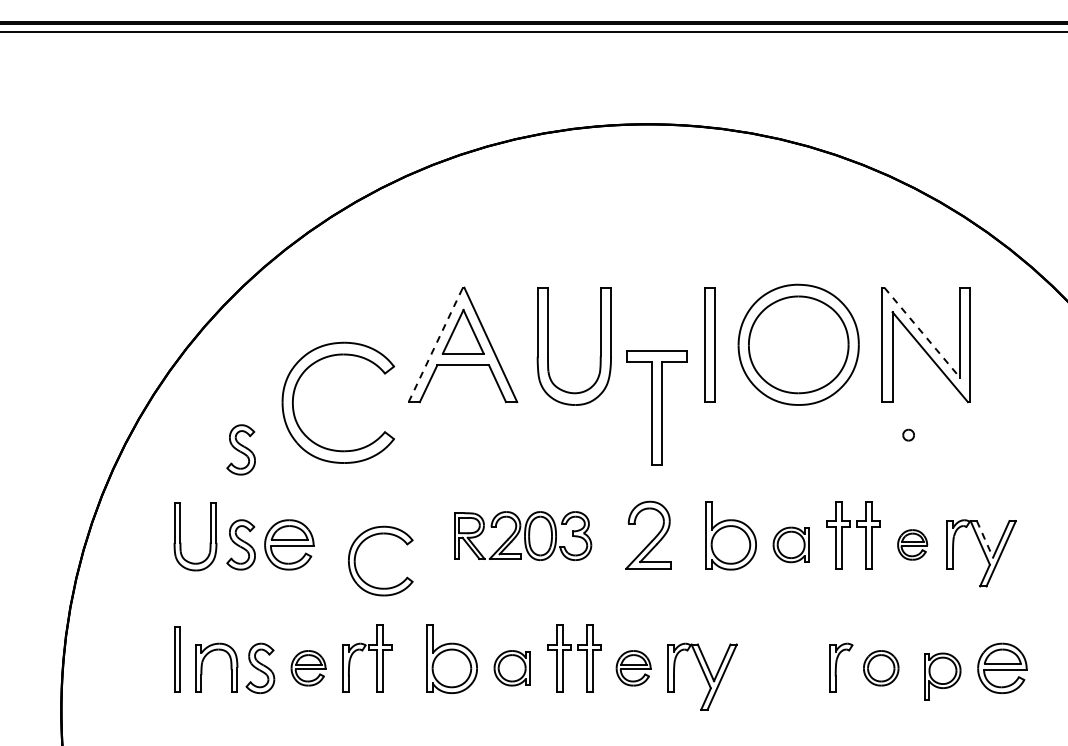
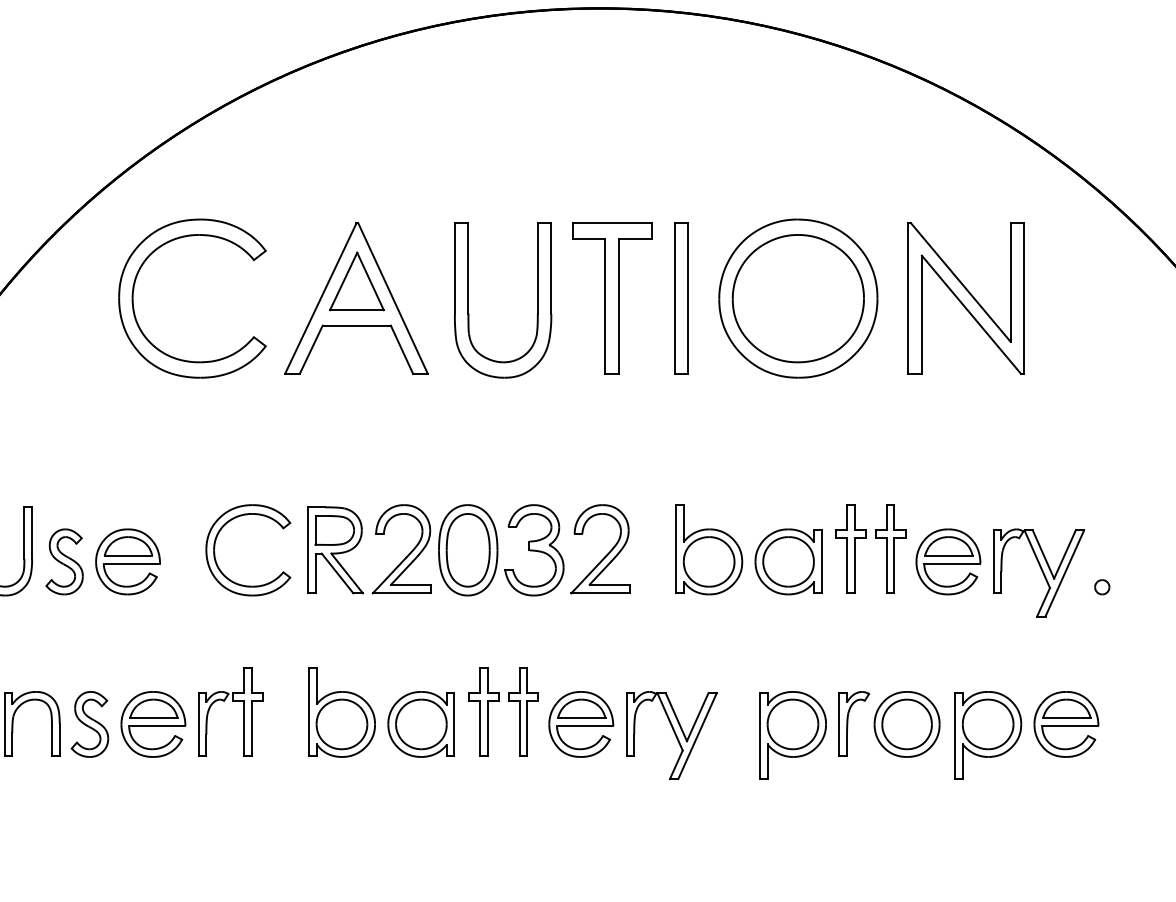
line: (922, 332) -> (961, 282), dashed -> solid
line: (436, 344) -> (321, 298), dashed -> solid
part: (294, 396) -> (134, 290), moved
part: (656, 407) -> (611, 298), moved
part: (908, 434) -> (1102, 586), moved
part: (240, 449) -> (63, 436), removed
part: (523, 535) -> (436, 549), size x1.43
line: (985, 539) -> (1044, 554), dashed -> solid
part: (790, 544) -> (787, 561), size x1.43
part: (912, 544) -> (948, 561), size x1.67
part: (356, 555) -> (216, 542), moved
part: (308, 667) -> (153, 723), size x1.43
part: (511, 667) -> (420, 723), size x1.43
part: (633, 667) -> (580, 723), size x1.43
part: (880, 667) -> (905, 723), size x1.43
part: (794, 676) -> (792, 735), added
part: (942, 676) -> (987, 735), size x1.43

